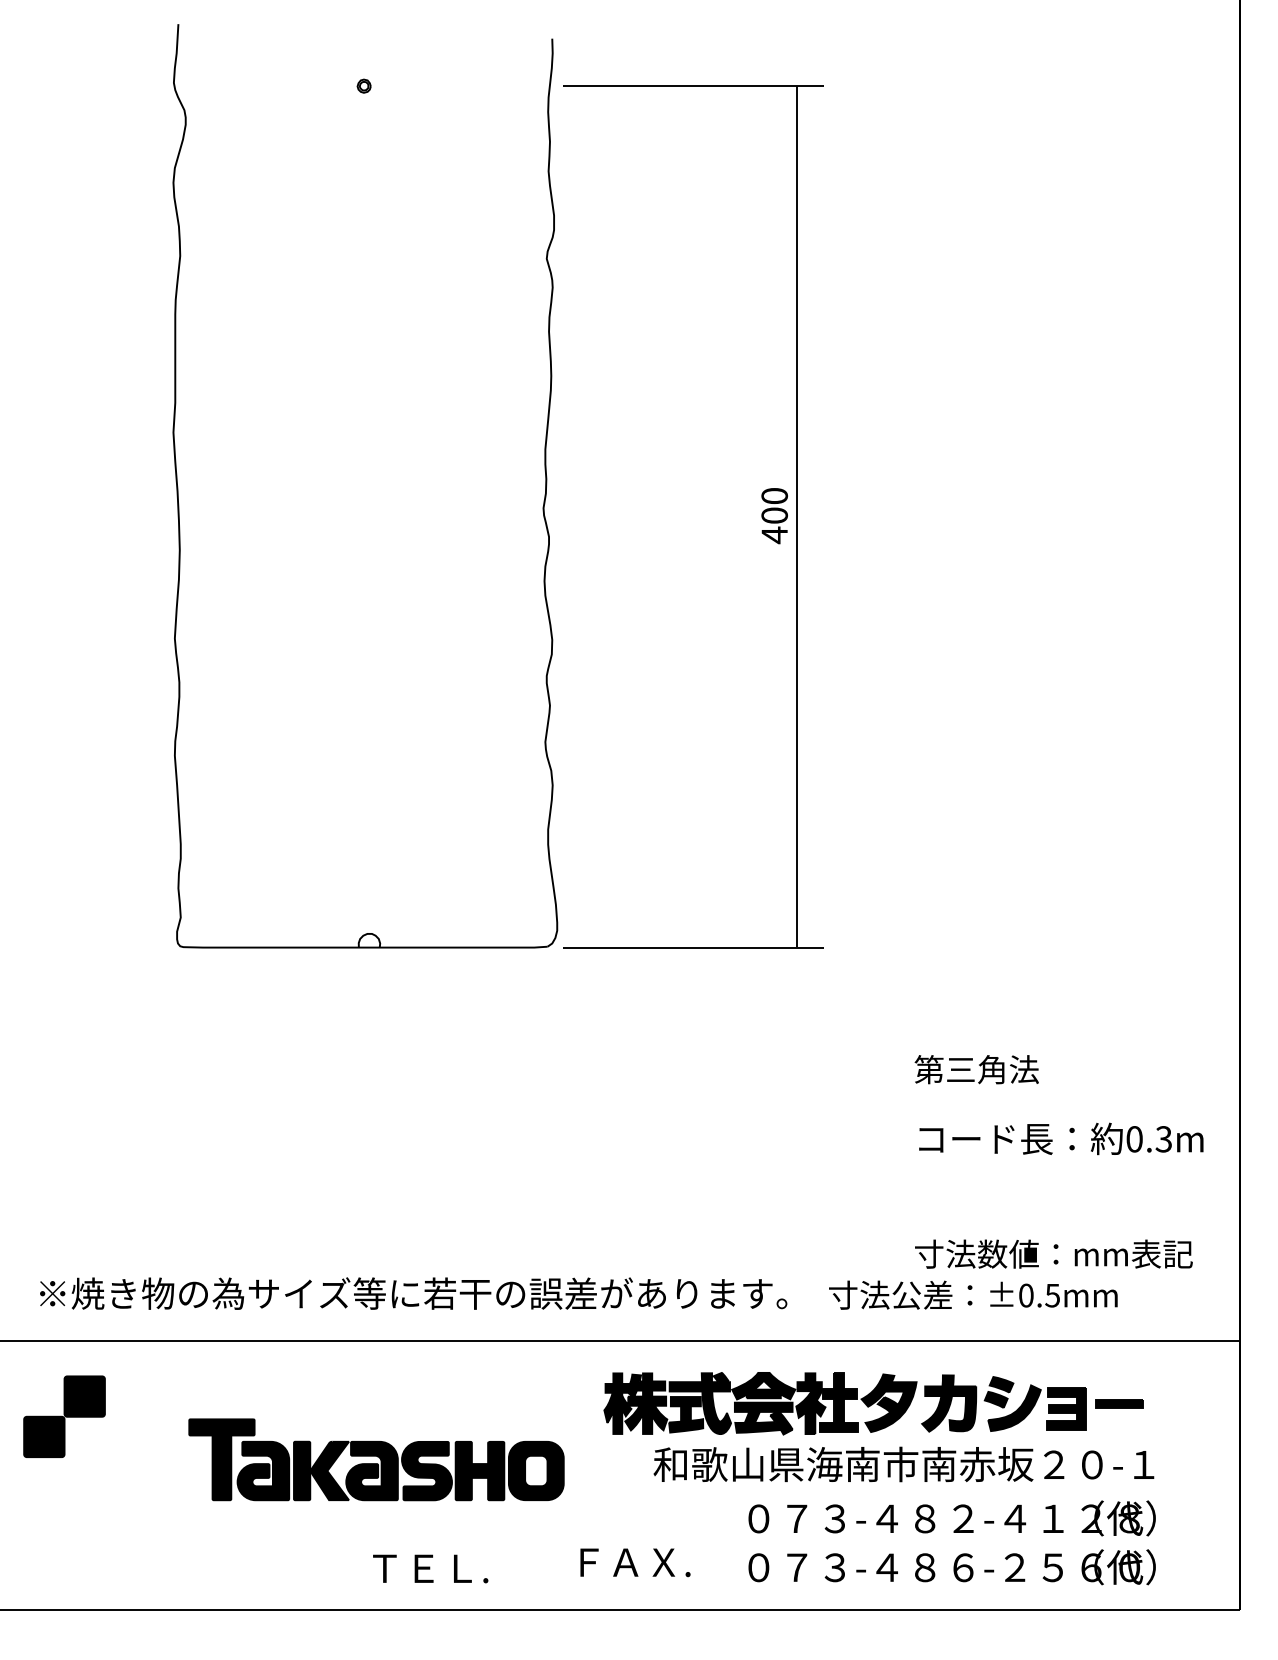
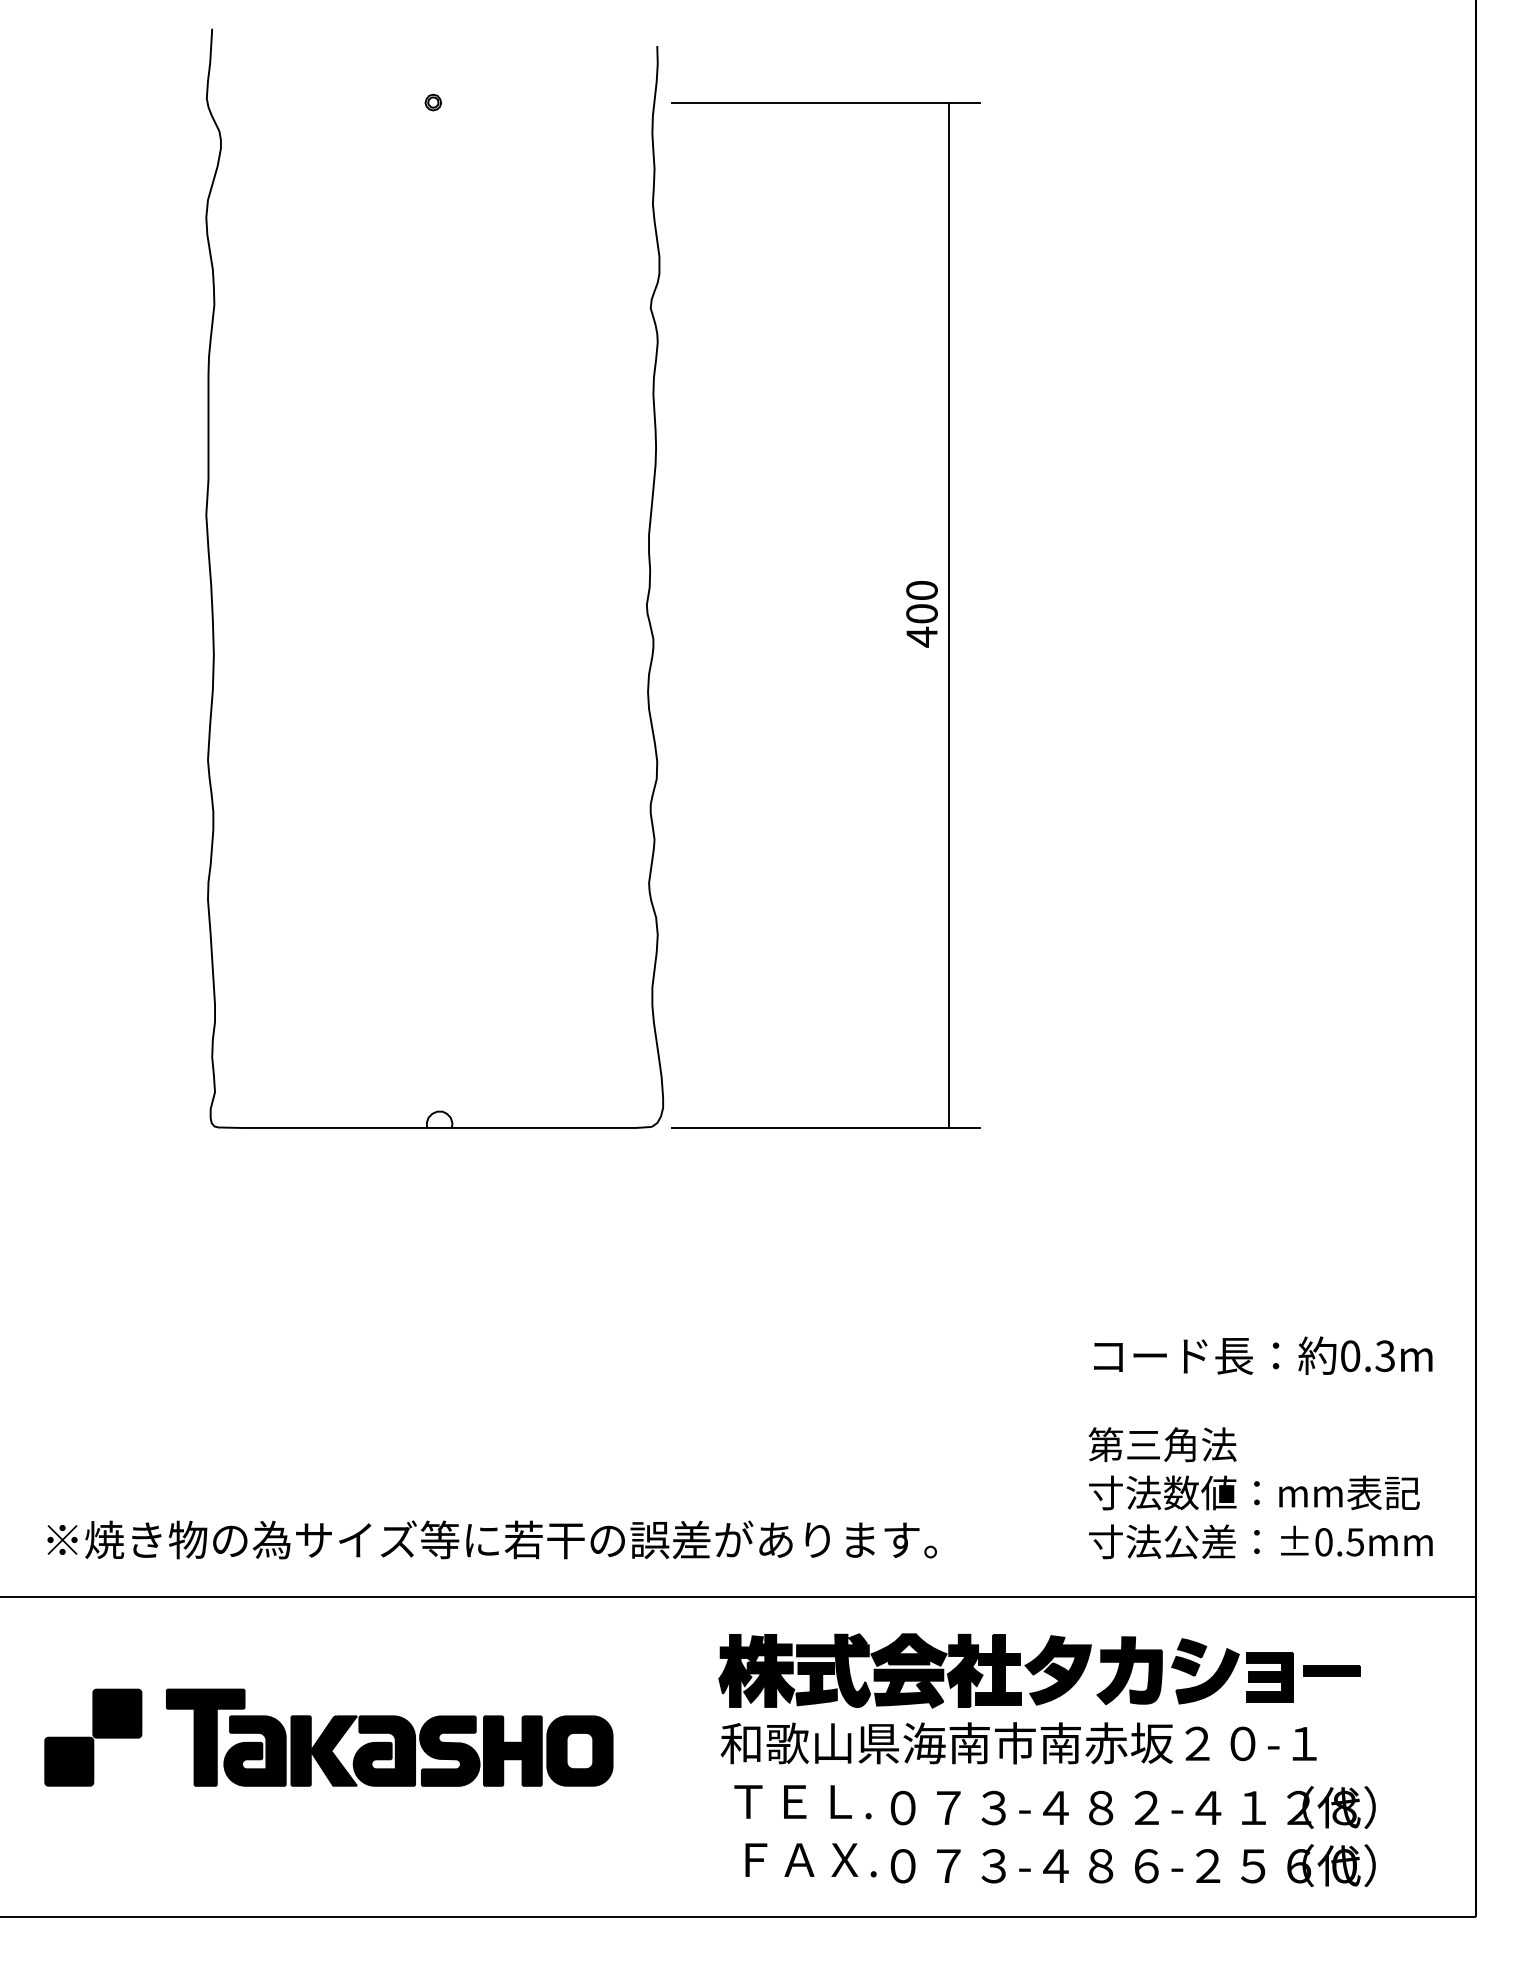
text: (976, 1069) -> (1162, 1444), moved
text: (973, 1294) -> (1261, 1540), moved
part: (64, 1416) -> (93, 1737), moved
part: (376, 1459) -> (389, 1737), moved
text: (903, 1464) -> (1018, 1743), moved
text: (635, 1562) -> (811, 1859), moved
text: (430, 1568) -> (802, 1801), moved

